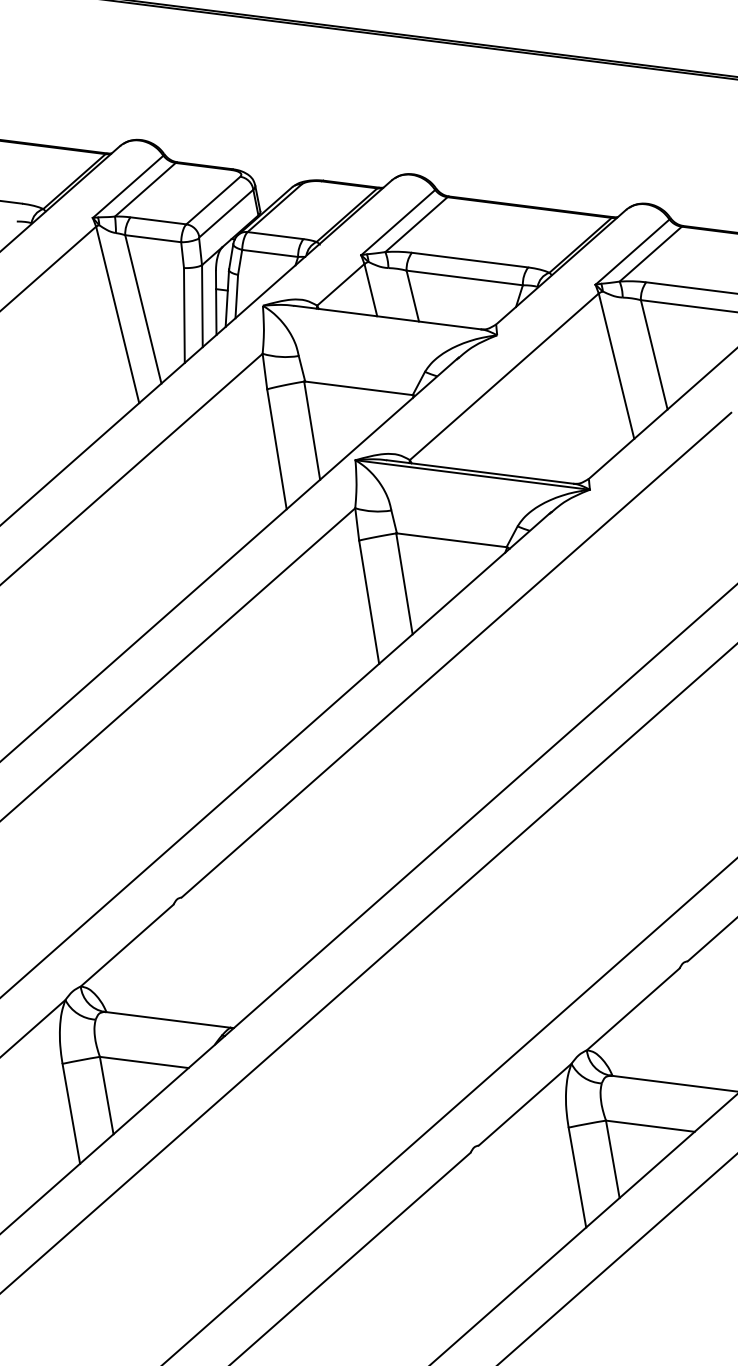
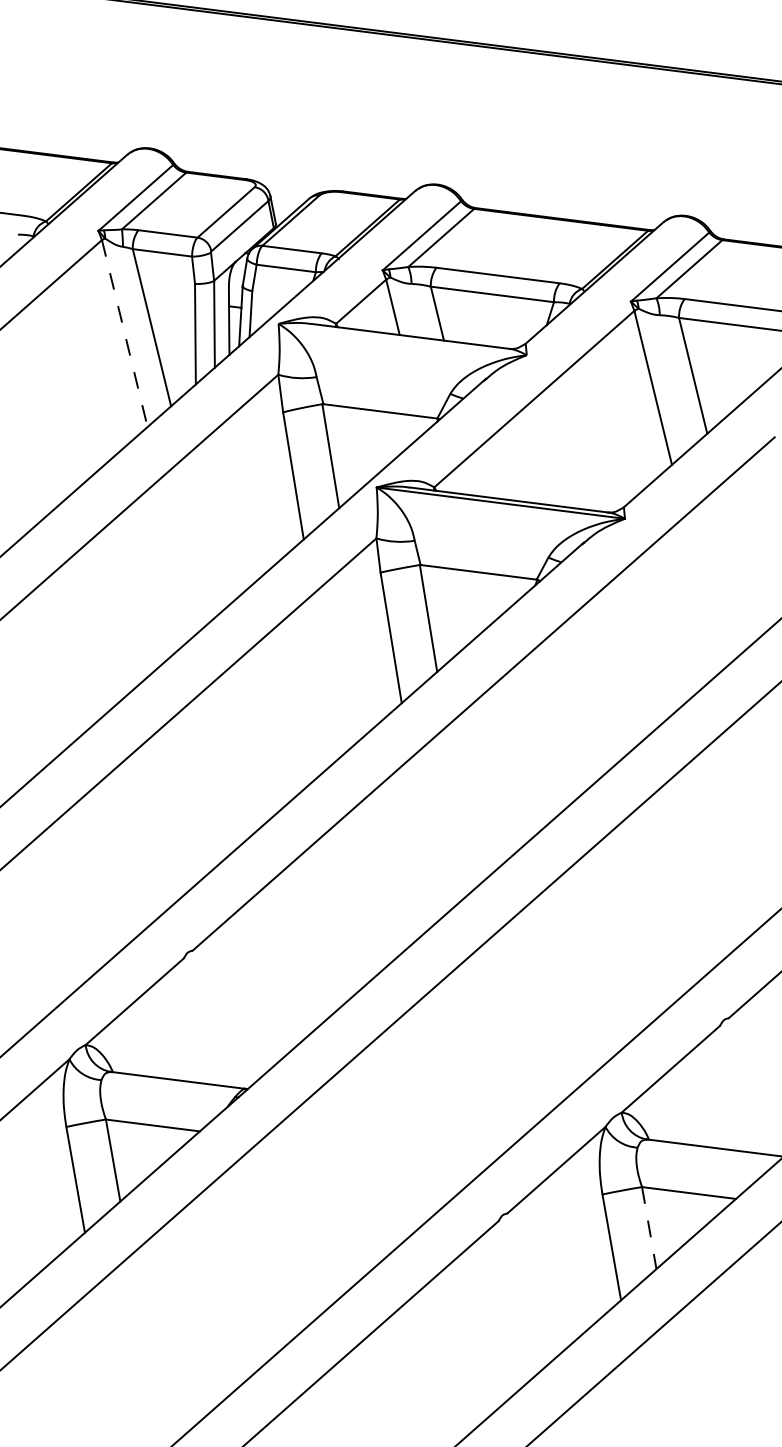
line: (117, 315) -> (124, 334), solid -> dashed
line: (613, 1159) -> (649, 1228), solid -> dashed

